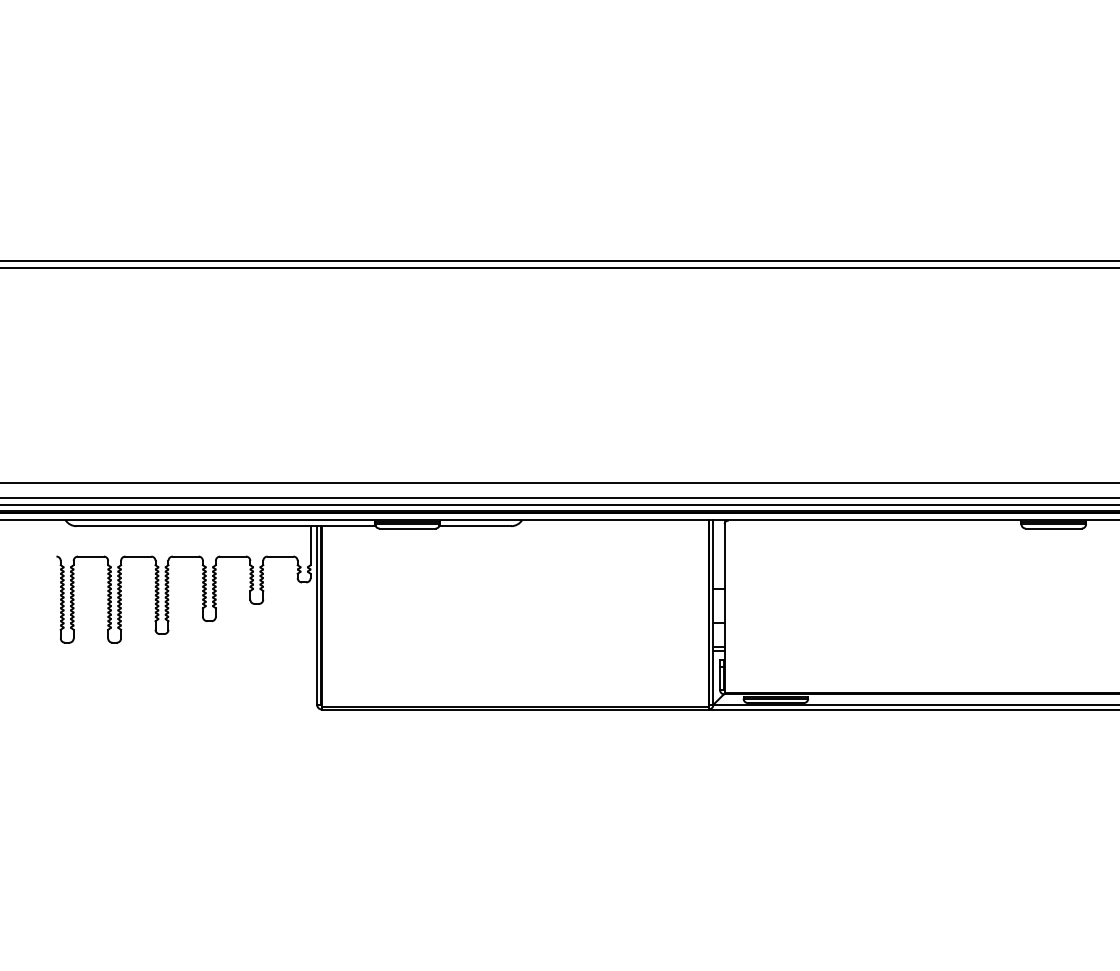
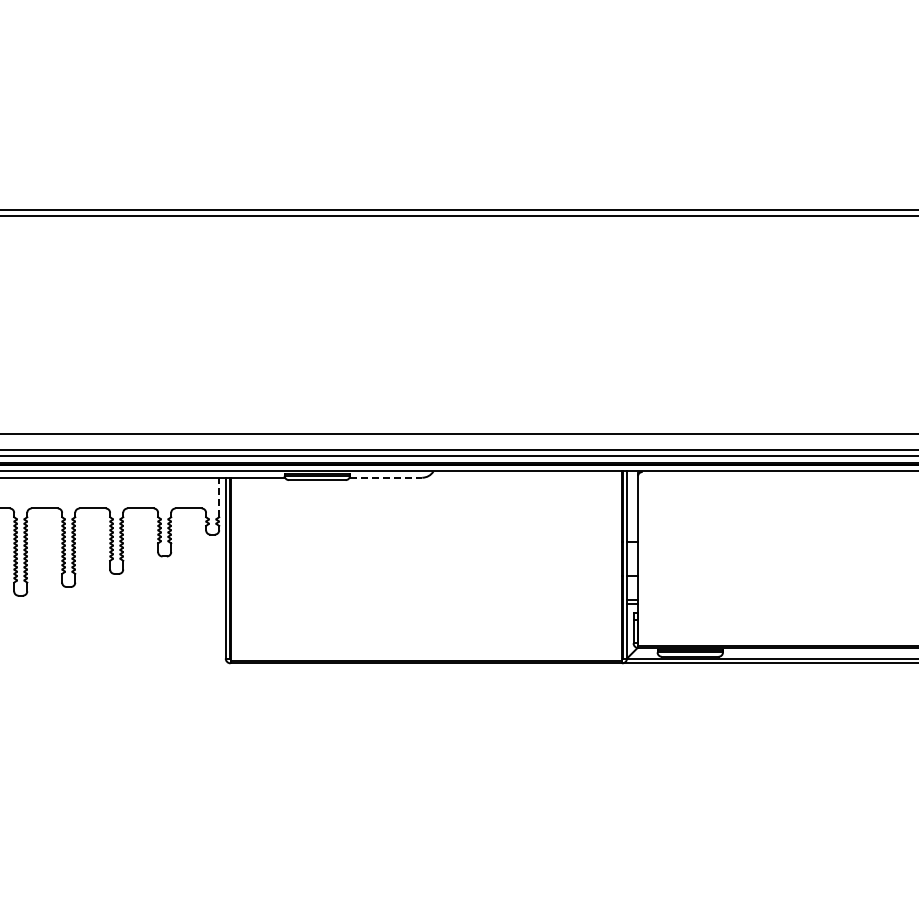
line: (475, 526) -> (386, 478), solid -> dashed
line: (310, 545) -> (219, 497), solid -> dashed

